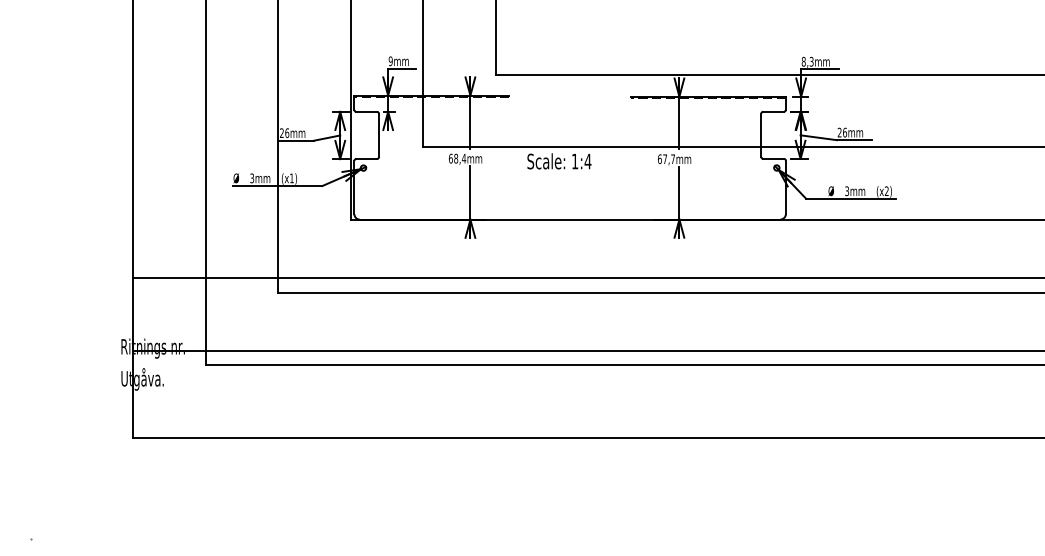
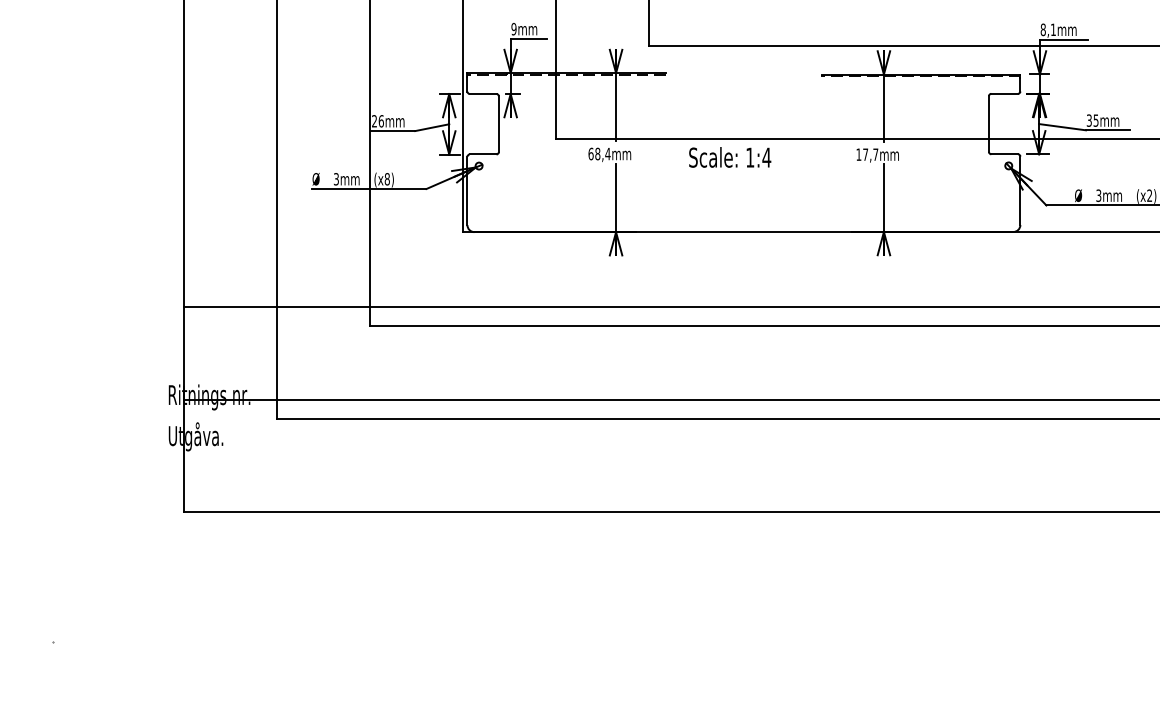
text: (811, 61) -> (1053, 29), 8,3mm -> 8,1mm
text: (842, 132) -> (1092, 120), 26mm -> 35mm
text: (659, 158) -> (858, 153), 67,7mm -> 17,7mm
text: (291, 178) -> (386, 179), (x1) -> (x8)

